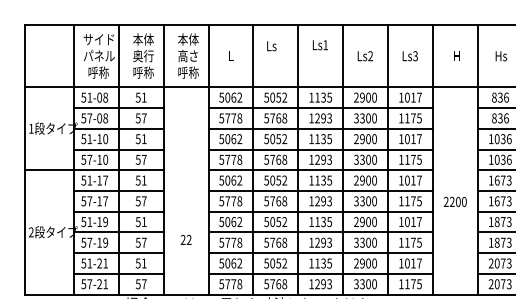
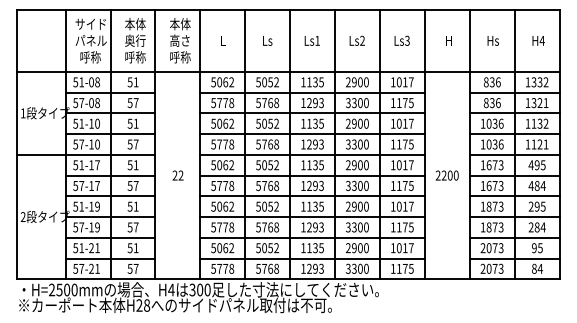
text: (319, 44) -> (311, 40), moved
text: (271, 45) -> (267, 40), moved
text: (454, 201) -> (446, 175), moved
text: (185, 239) -> (177, 175), moved

